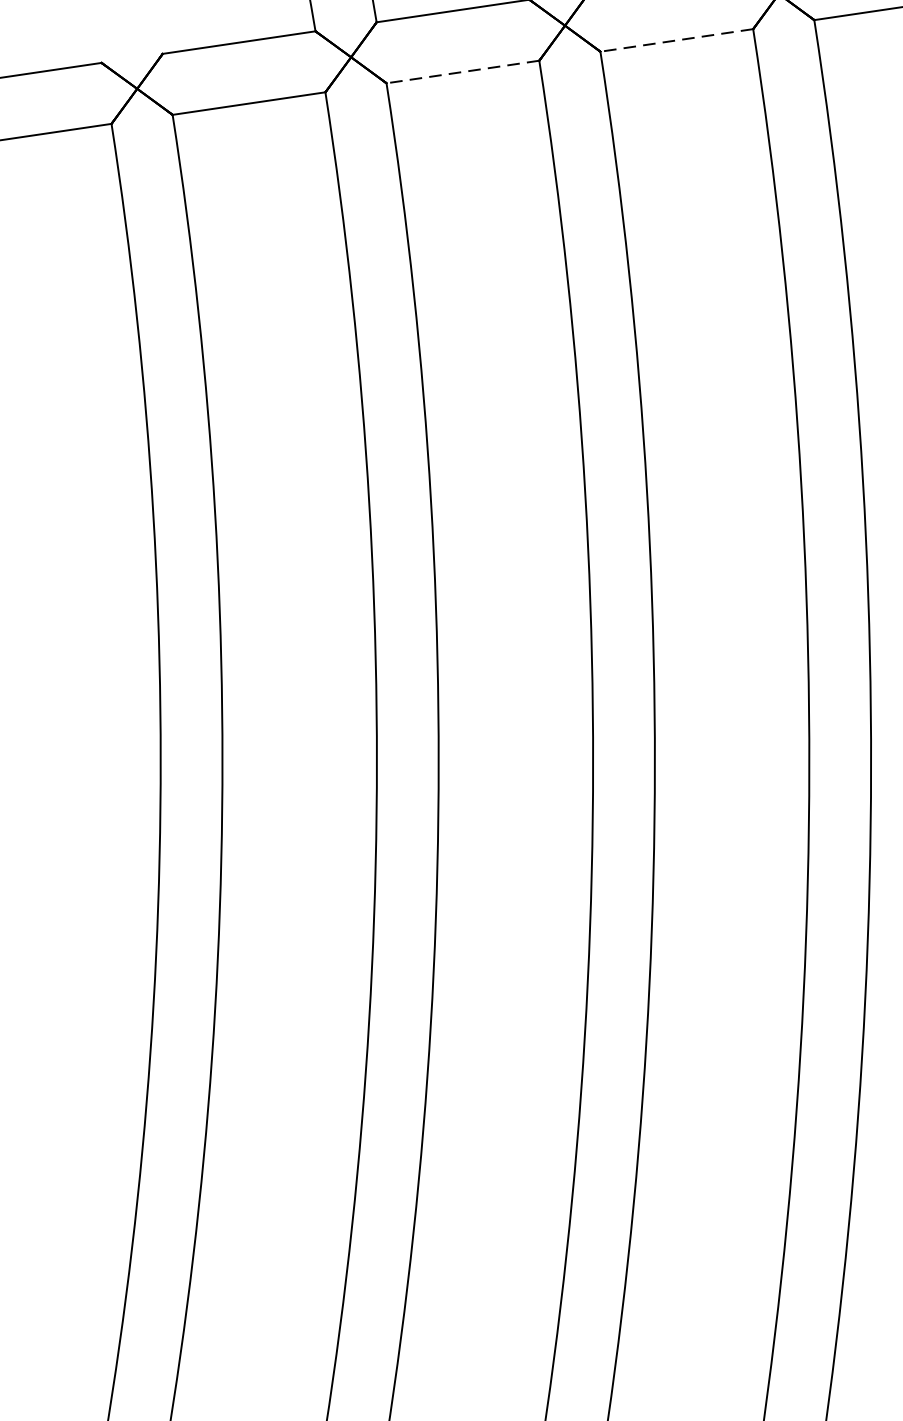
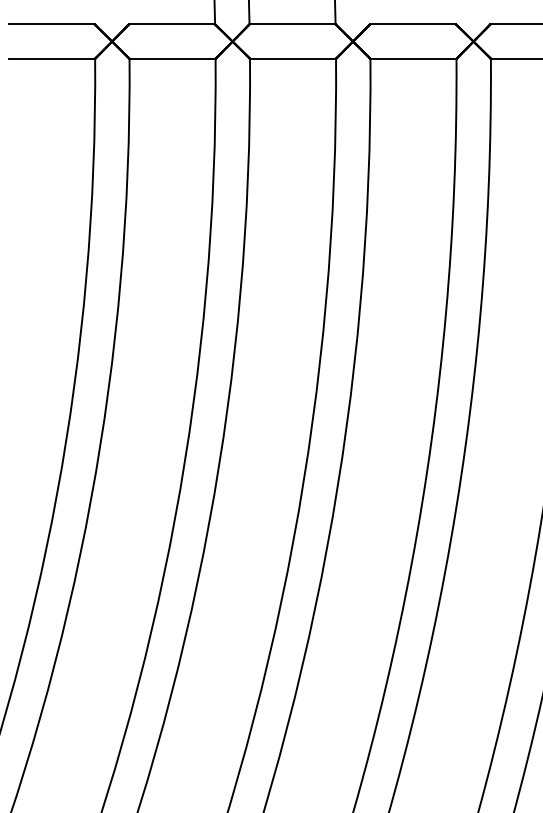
line: (674, 40) -> (412, 58), dashed -> solid
line: (461, 71) -> (292, 58), dashed -> solid

